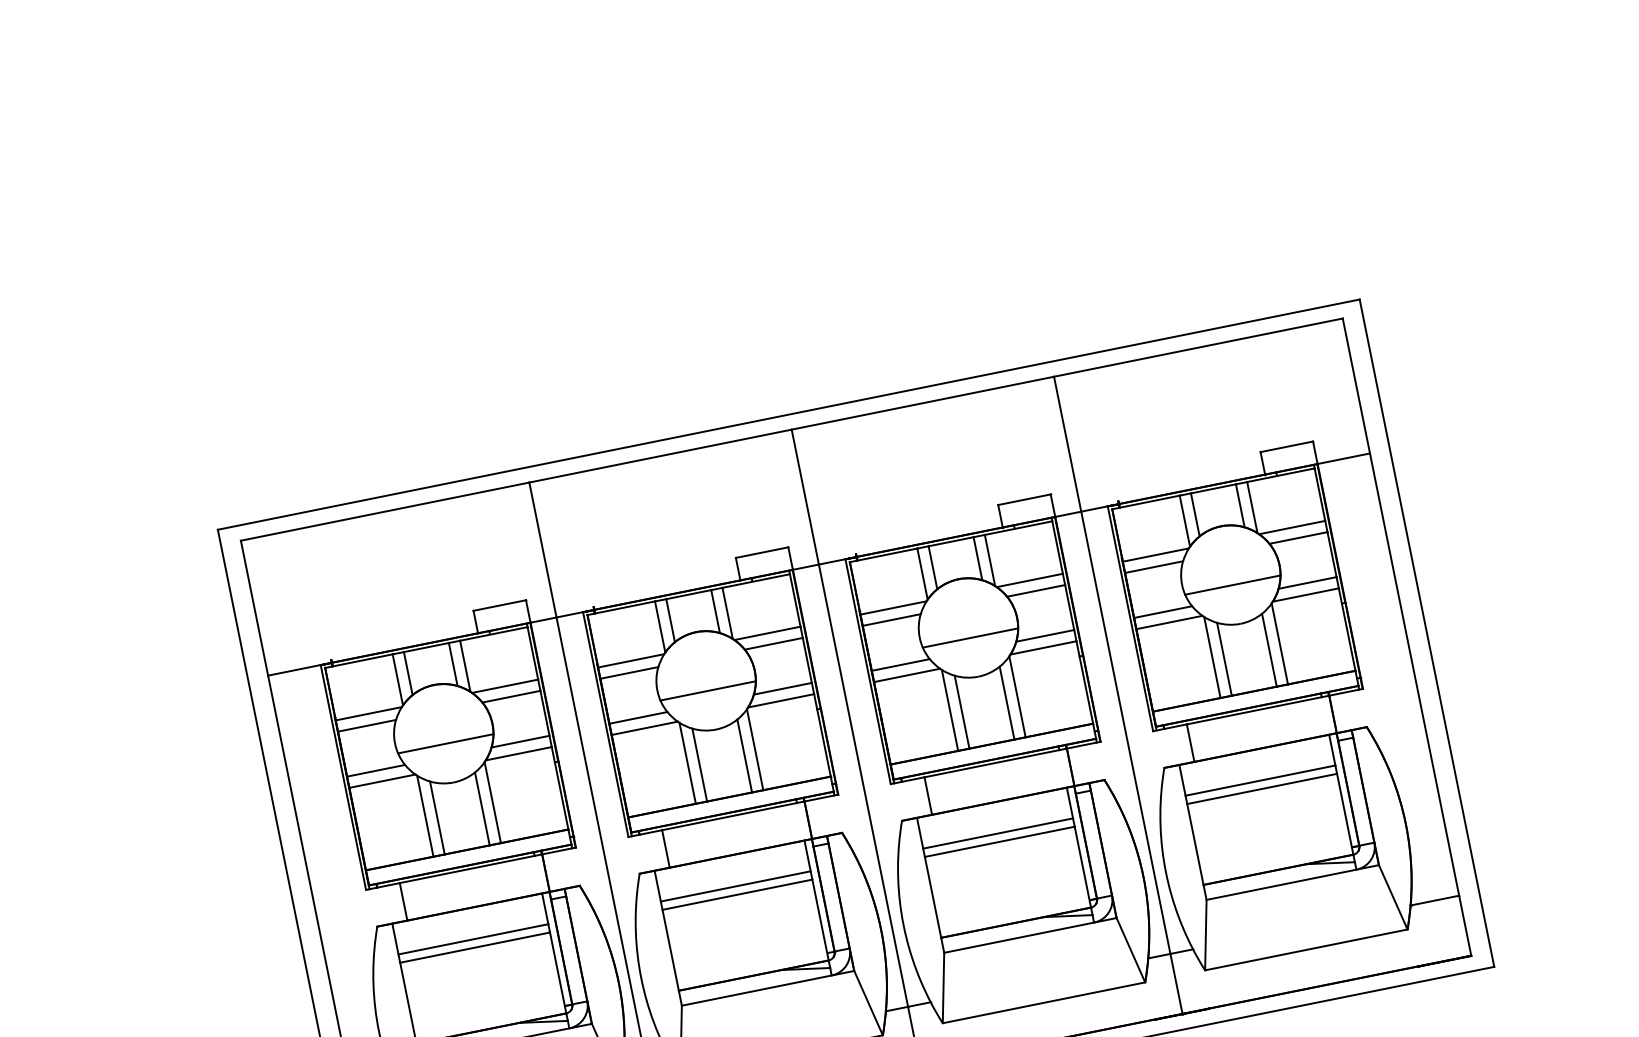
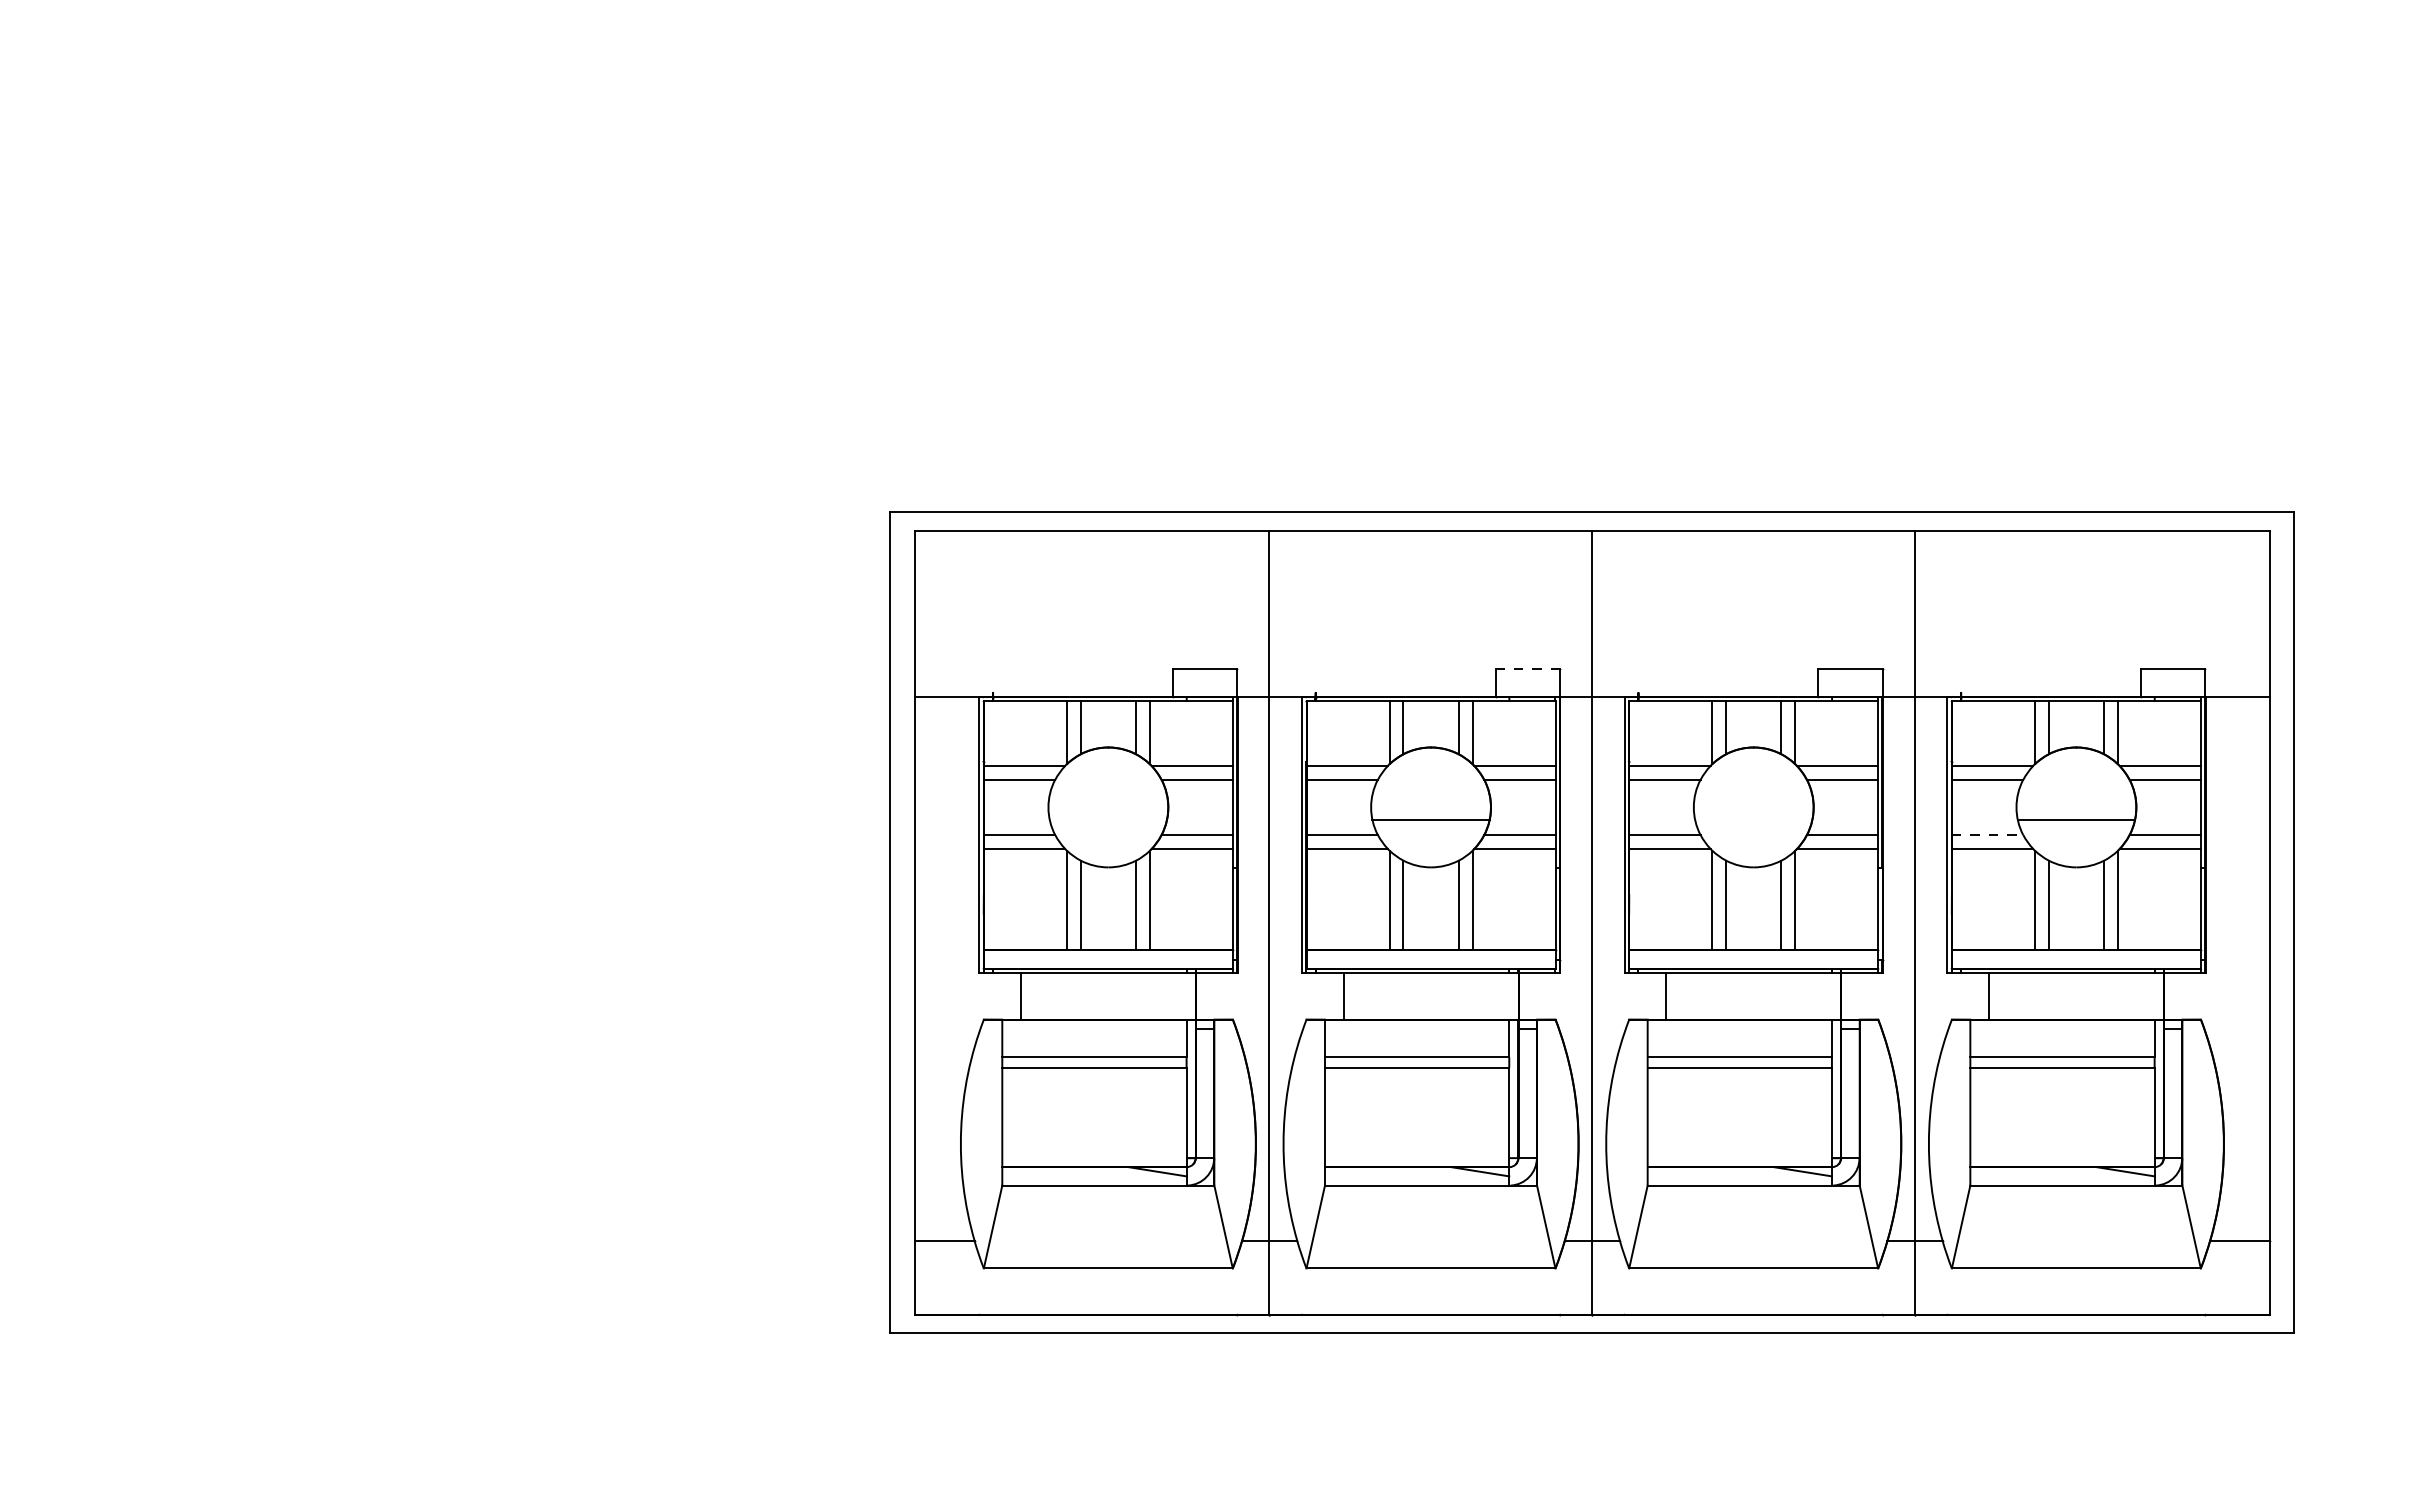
line: (762, 552) -> (1528, 669), solid -> dashed
line: (1163, 612) -> (1987, 835), solid -> dashed
line: (970, 637) -> (1753, 819), removed
line: (445, 743) -> (1108, 819), removed

